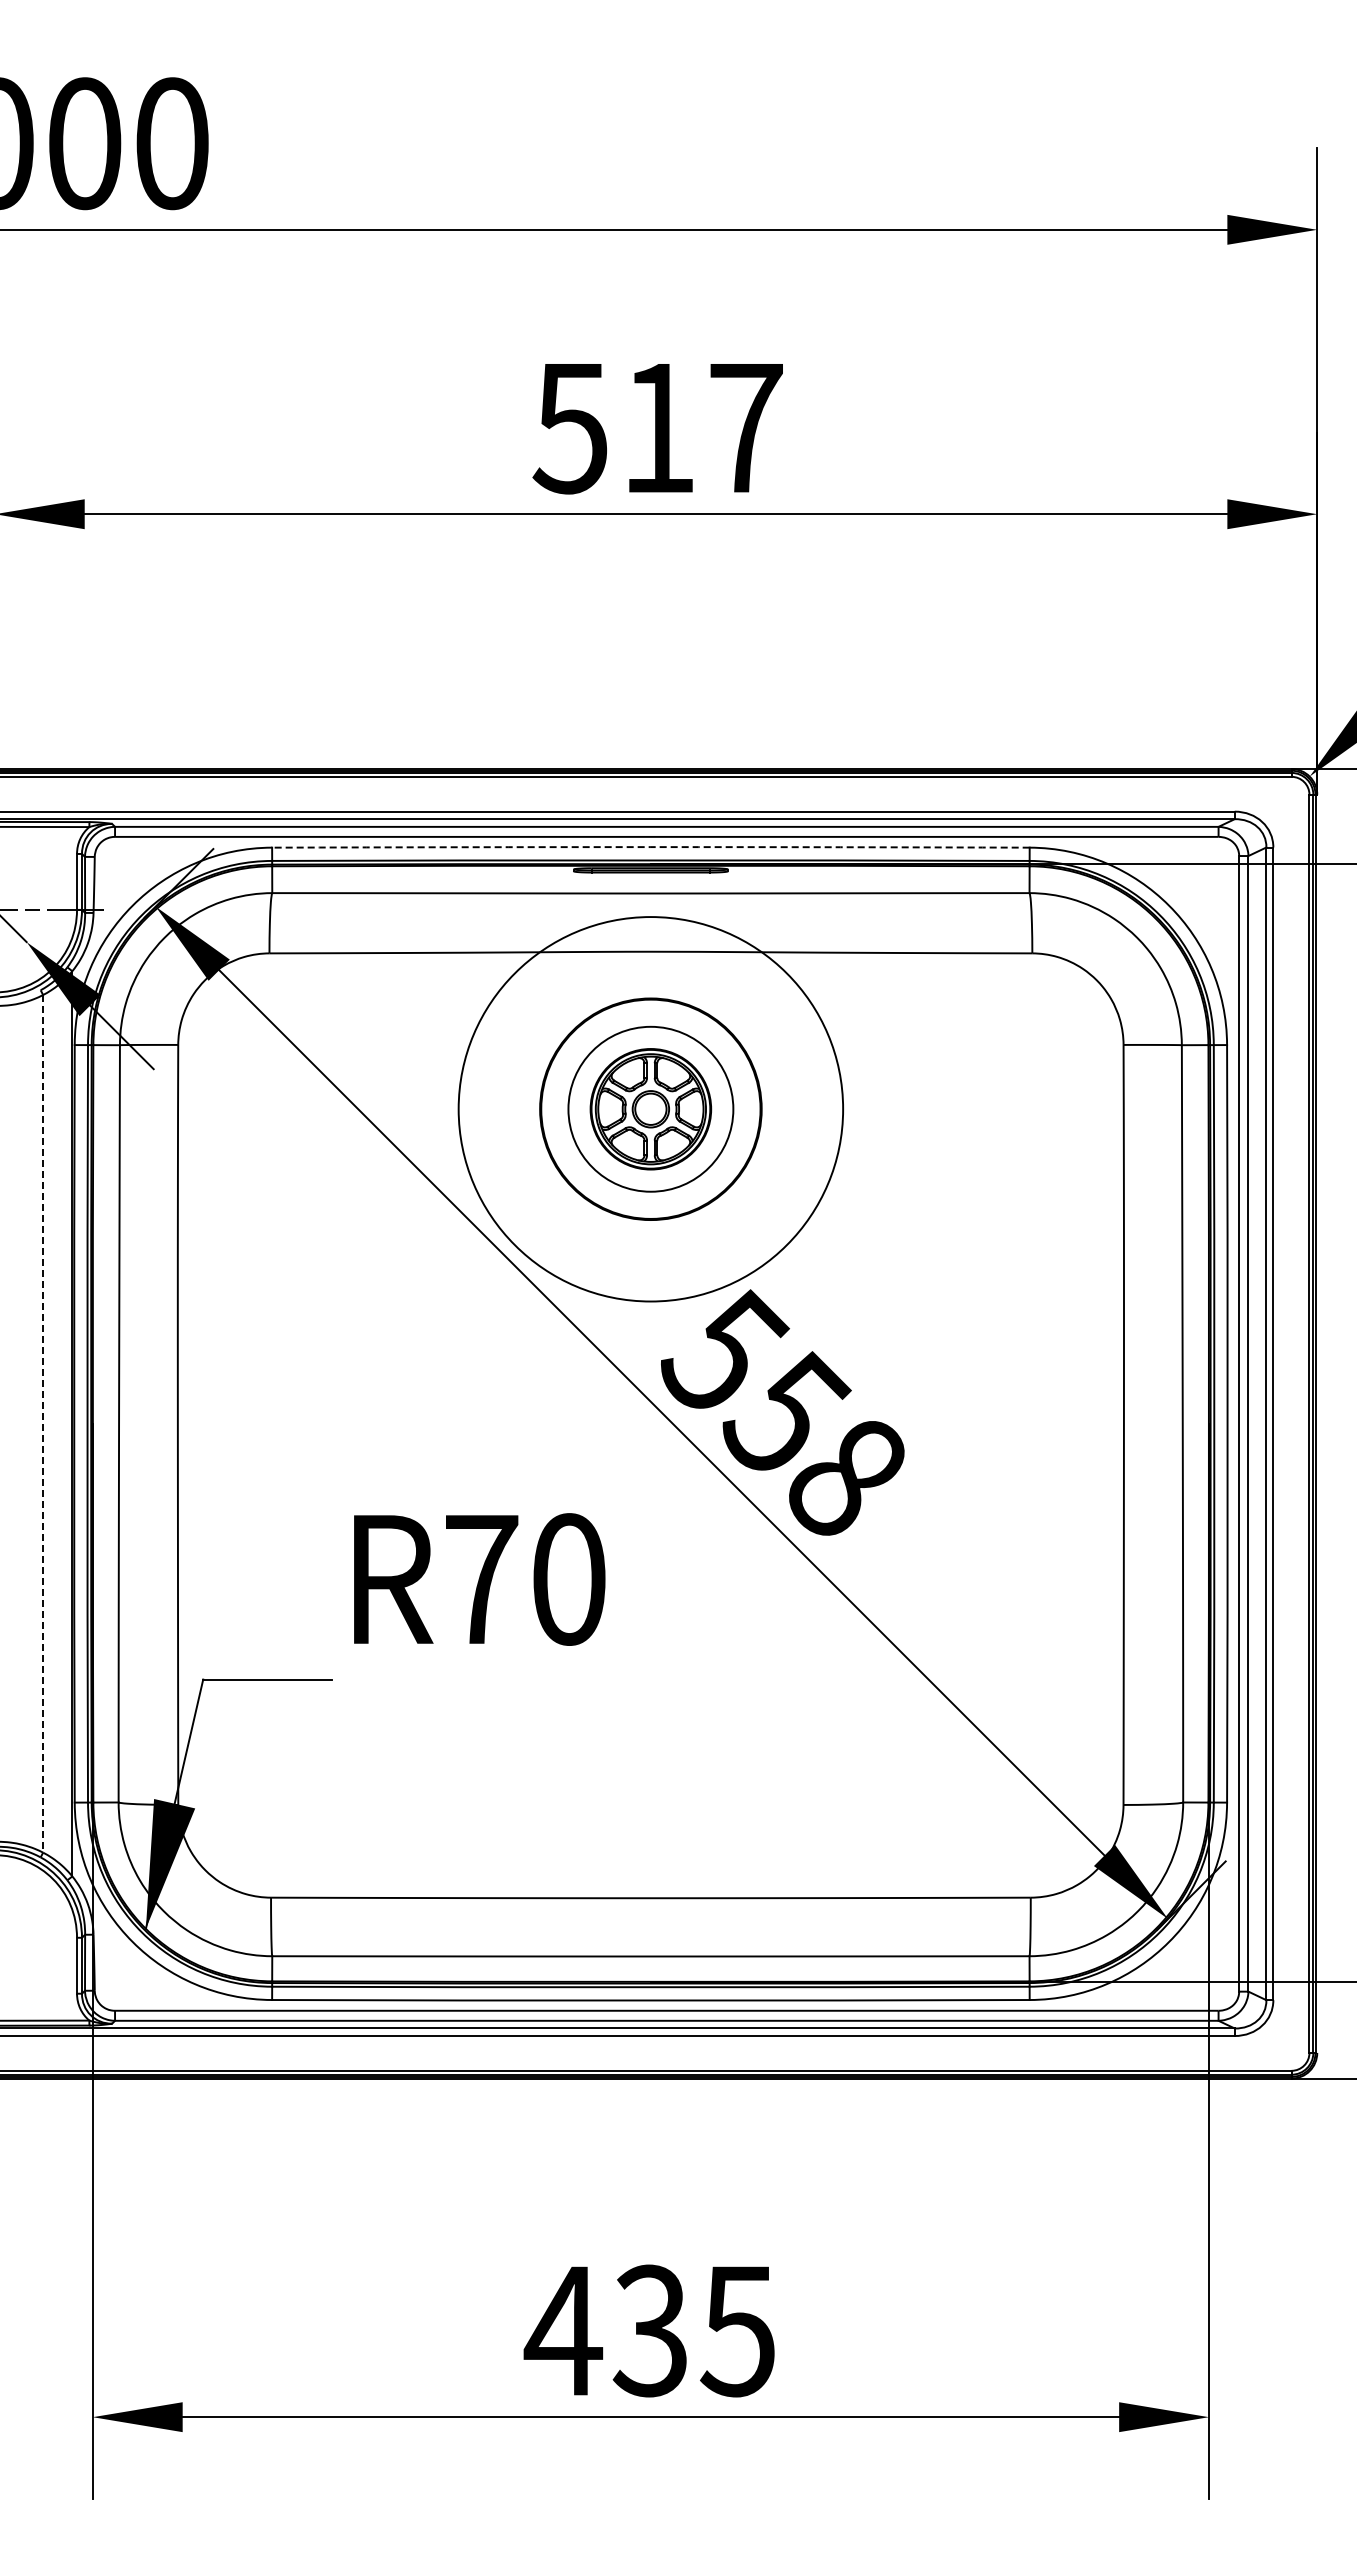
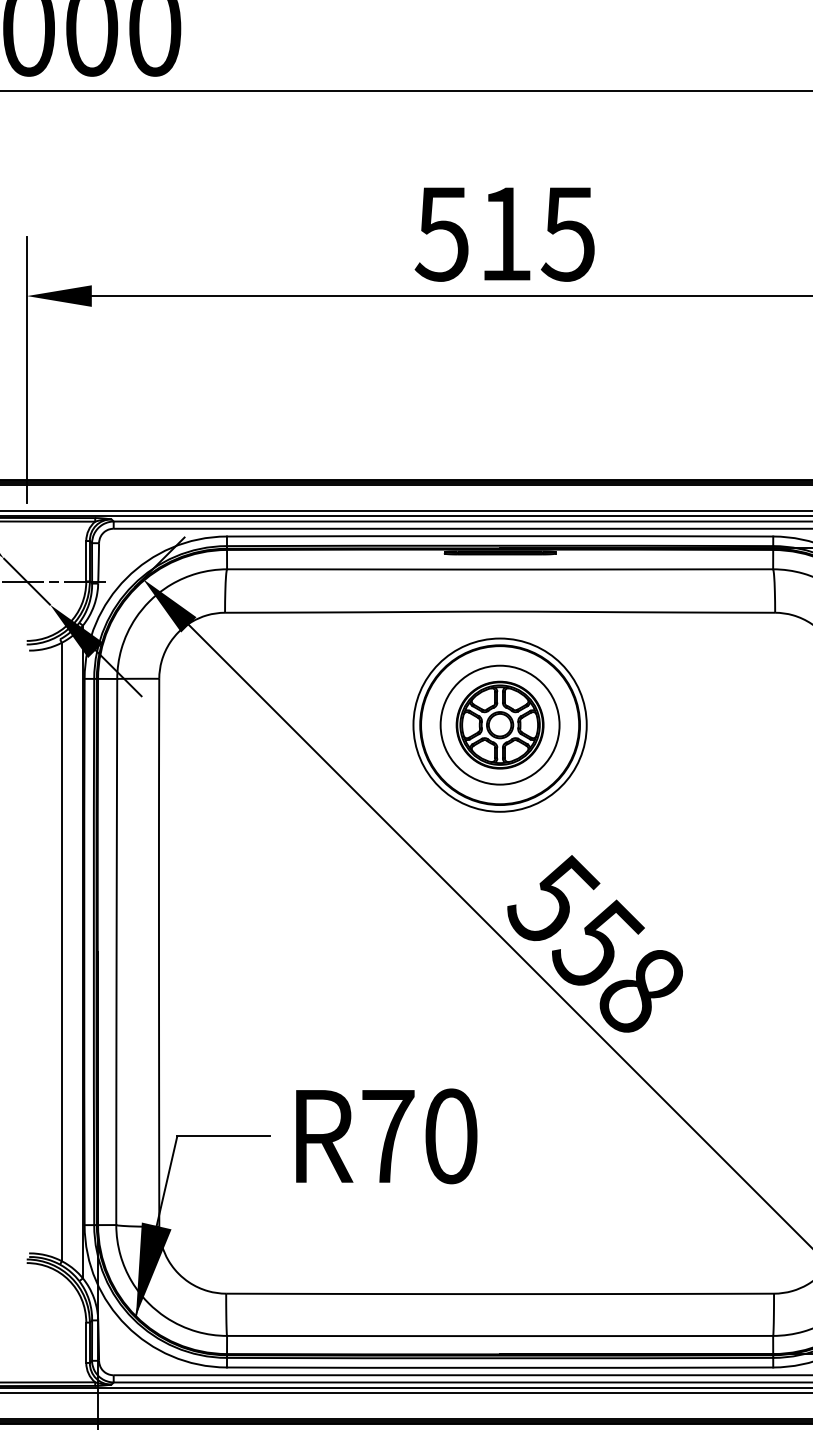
text: (744, 429) -> (567, 234), 517 -> 515
arc: (650, 847) -> (499, 536), dashed -> solid
circle: (650, 1109) -> (499, 725), size x0.62
line: (43, 1423) -> (62, 951), dashed -> solid
text: (479, 1579) -> (386, 1136), moved

